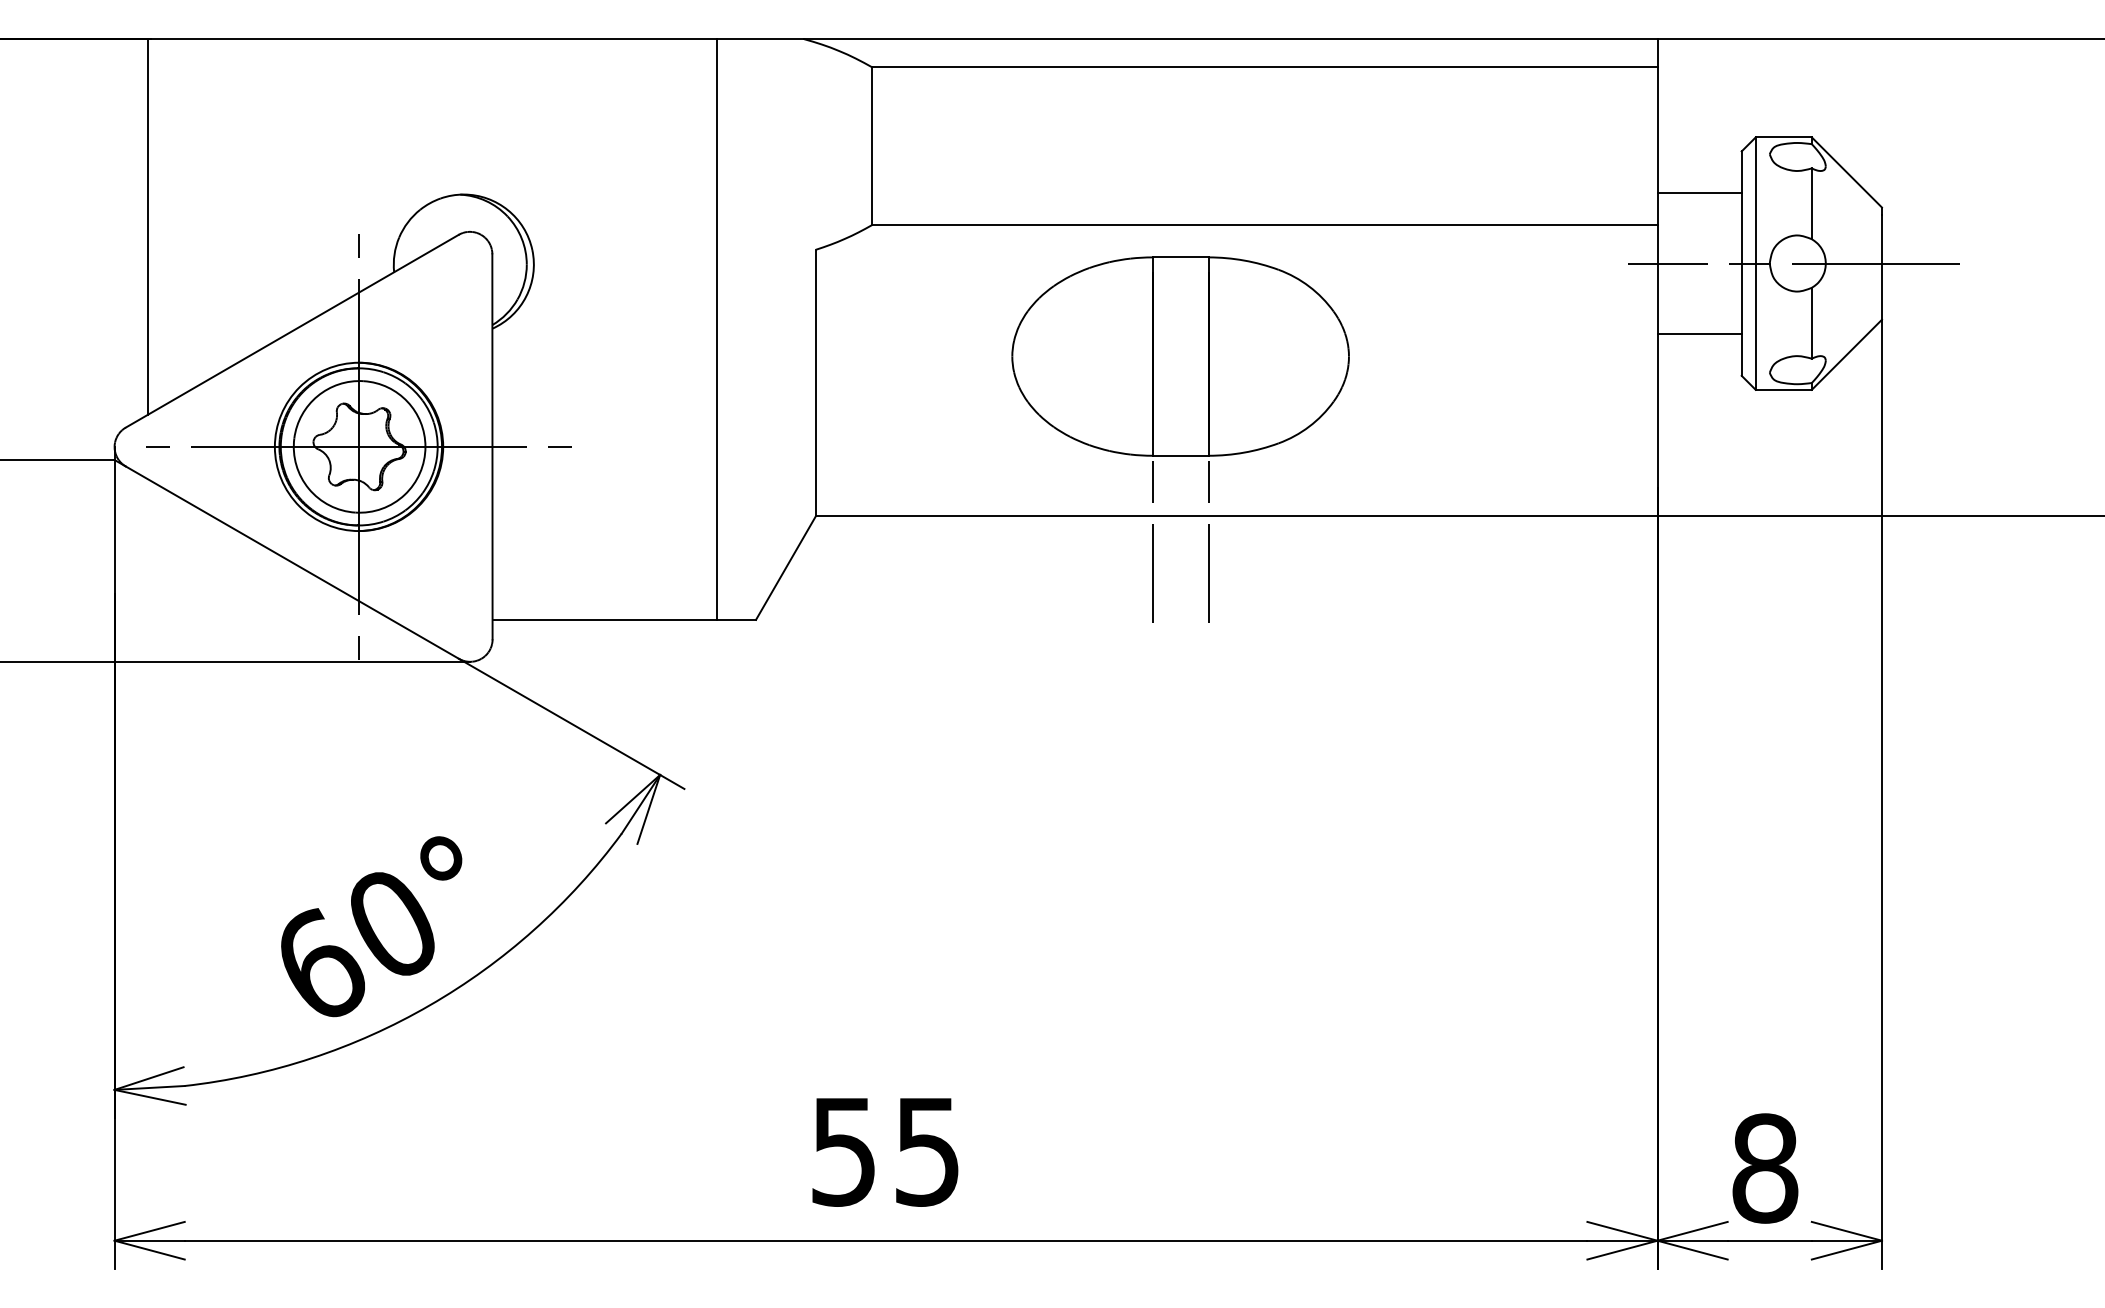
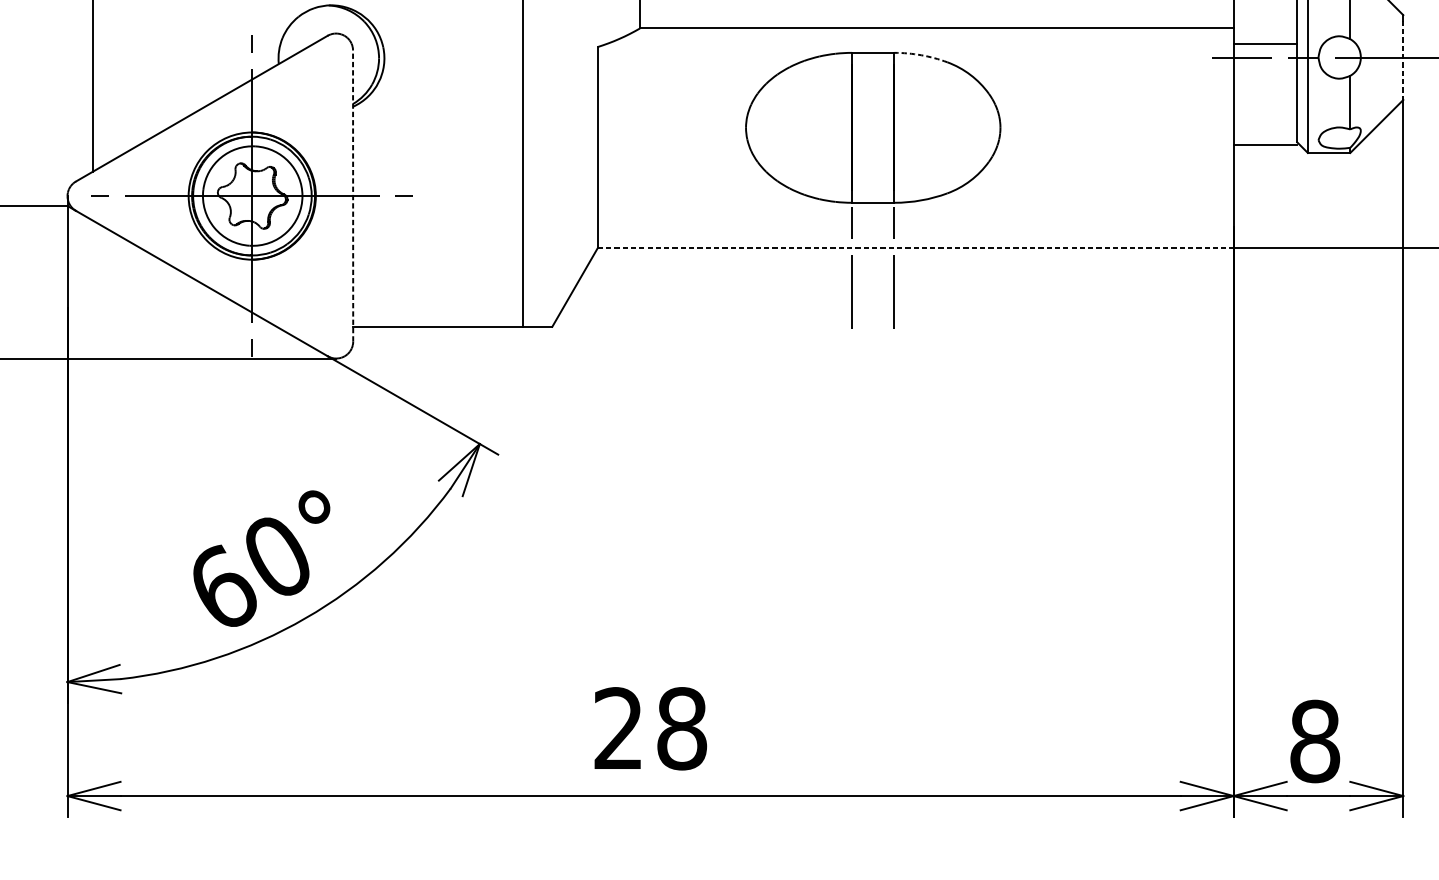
line: (1699, 193) -> (1265, 43), moved
arc: (1244, 260) -> (921, 55), solid -> dashed
line: (1881, 267) -> (1402, 60), solid -> dashed
line: (1699, 333) -> (1265, 145), moved
line: (492, 446) -> (353, 195), solid -> dashed
line: (1236, 516) -> (915, 248), solid -> dashed
text: (886, 1151) -> (650, 728), 55 -> 28

